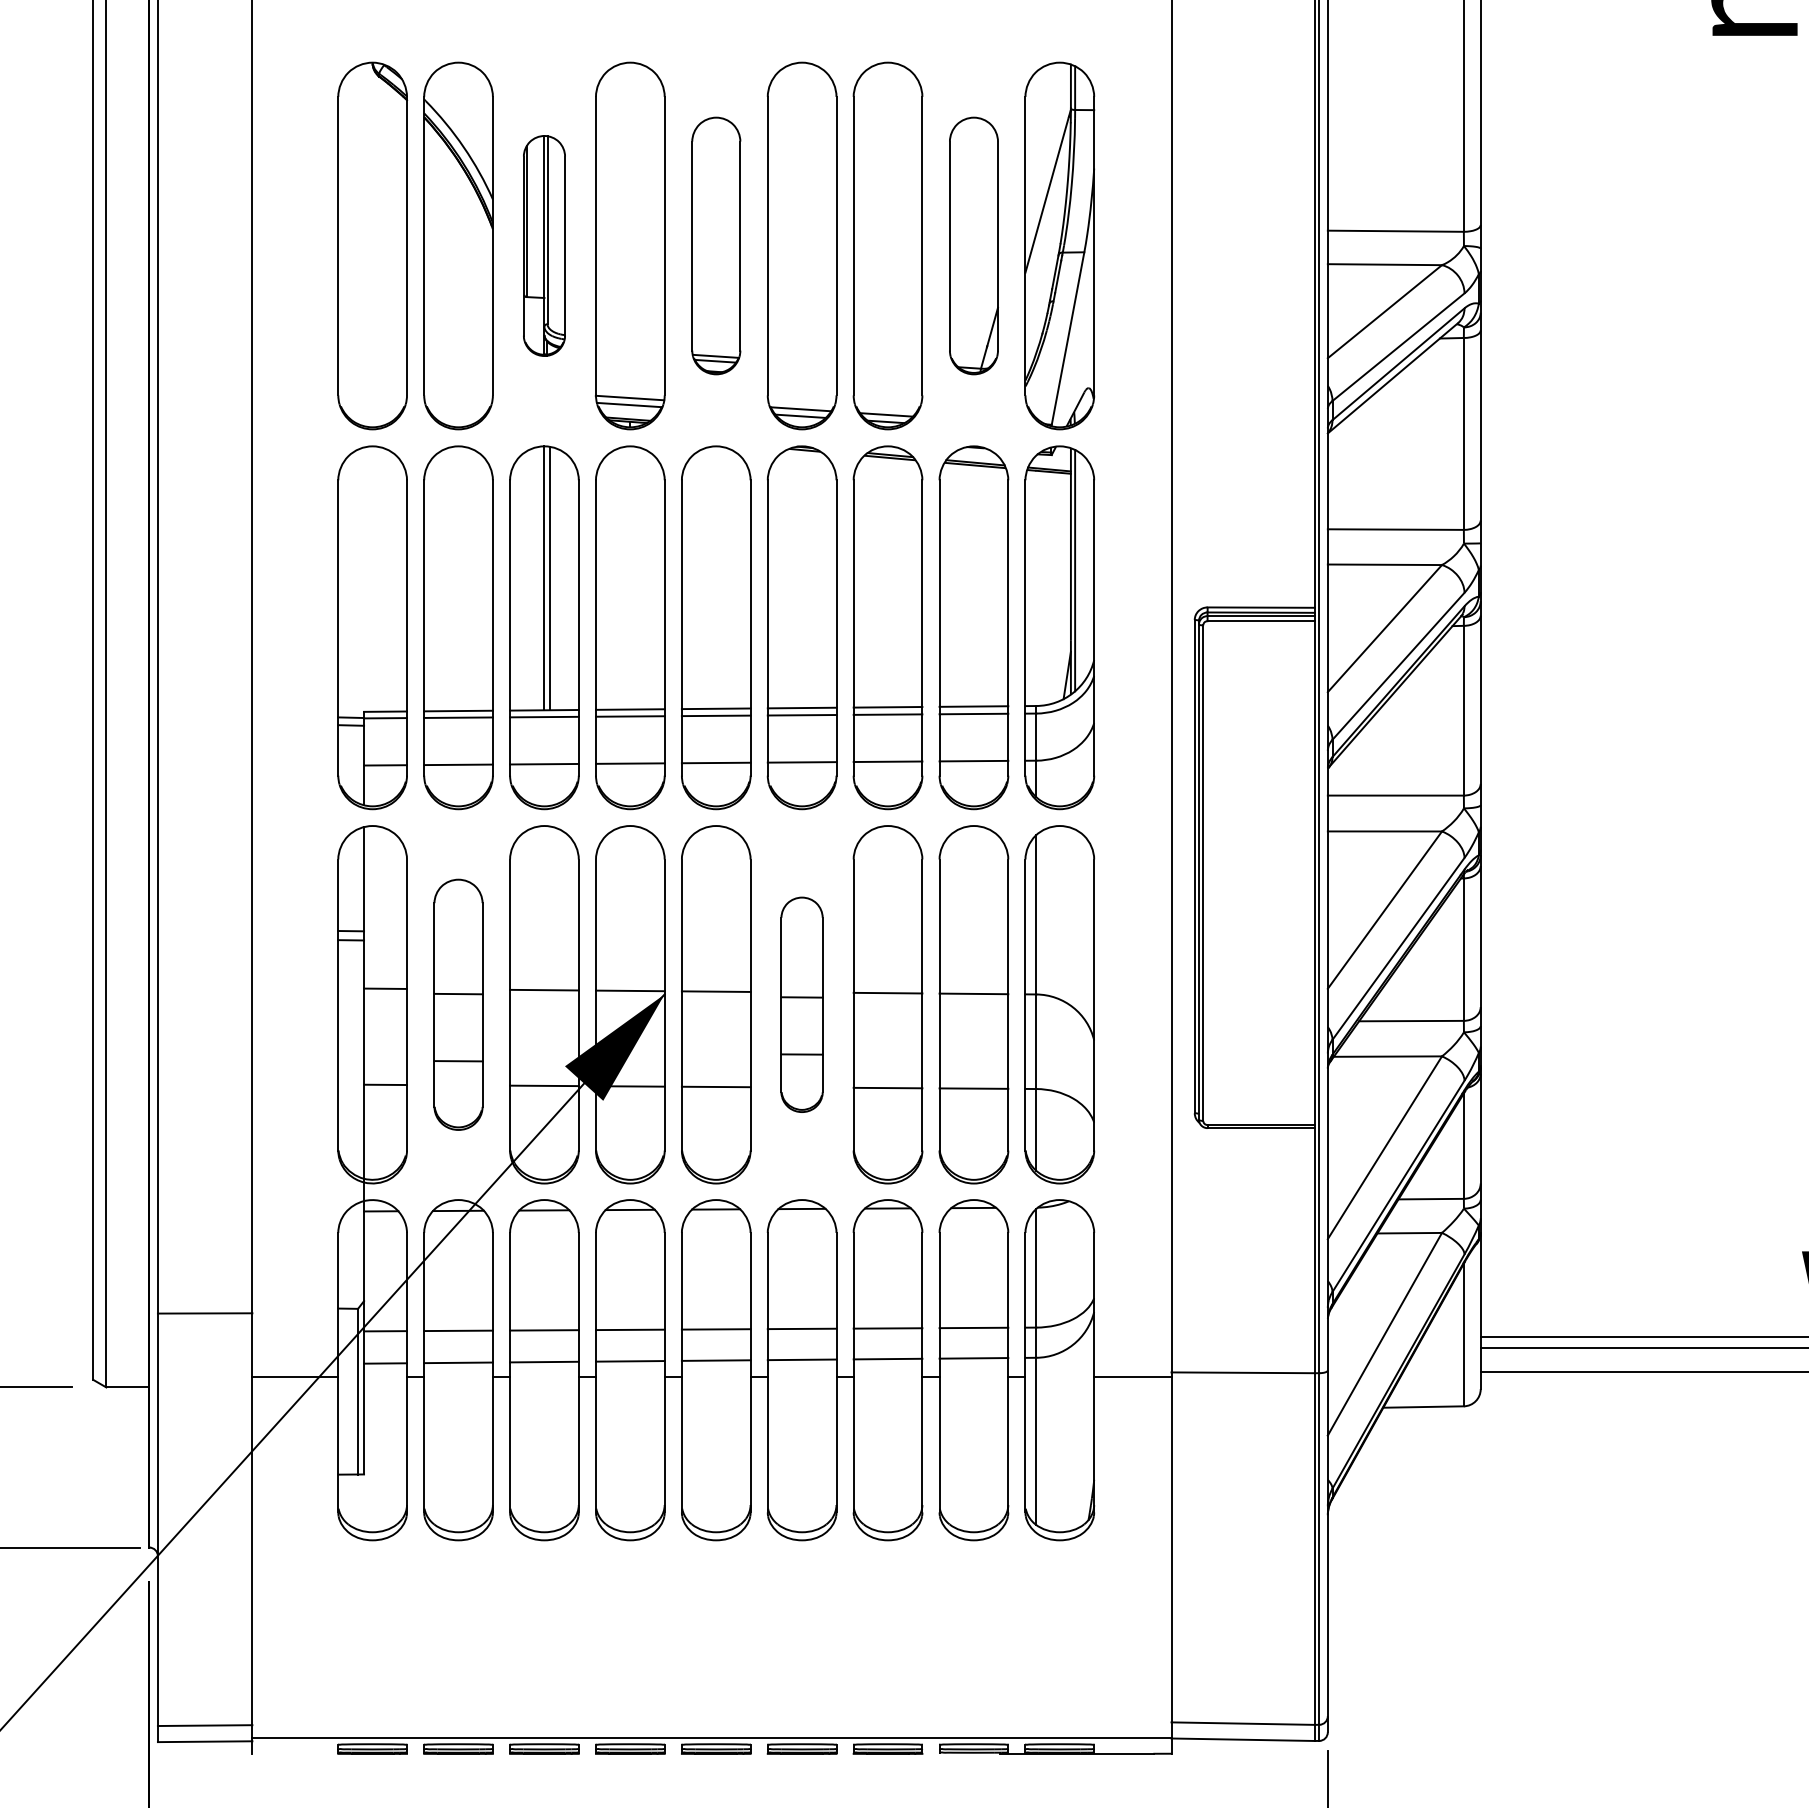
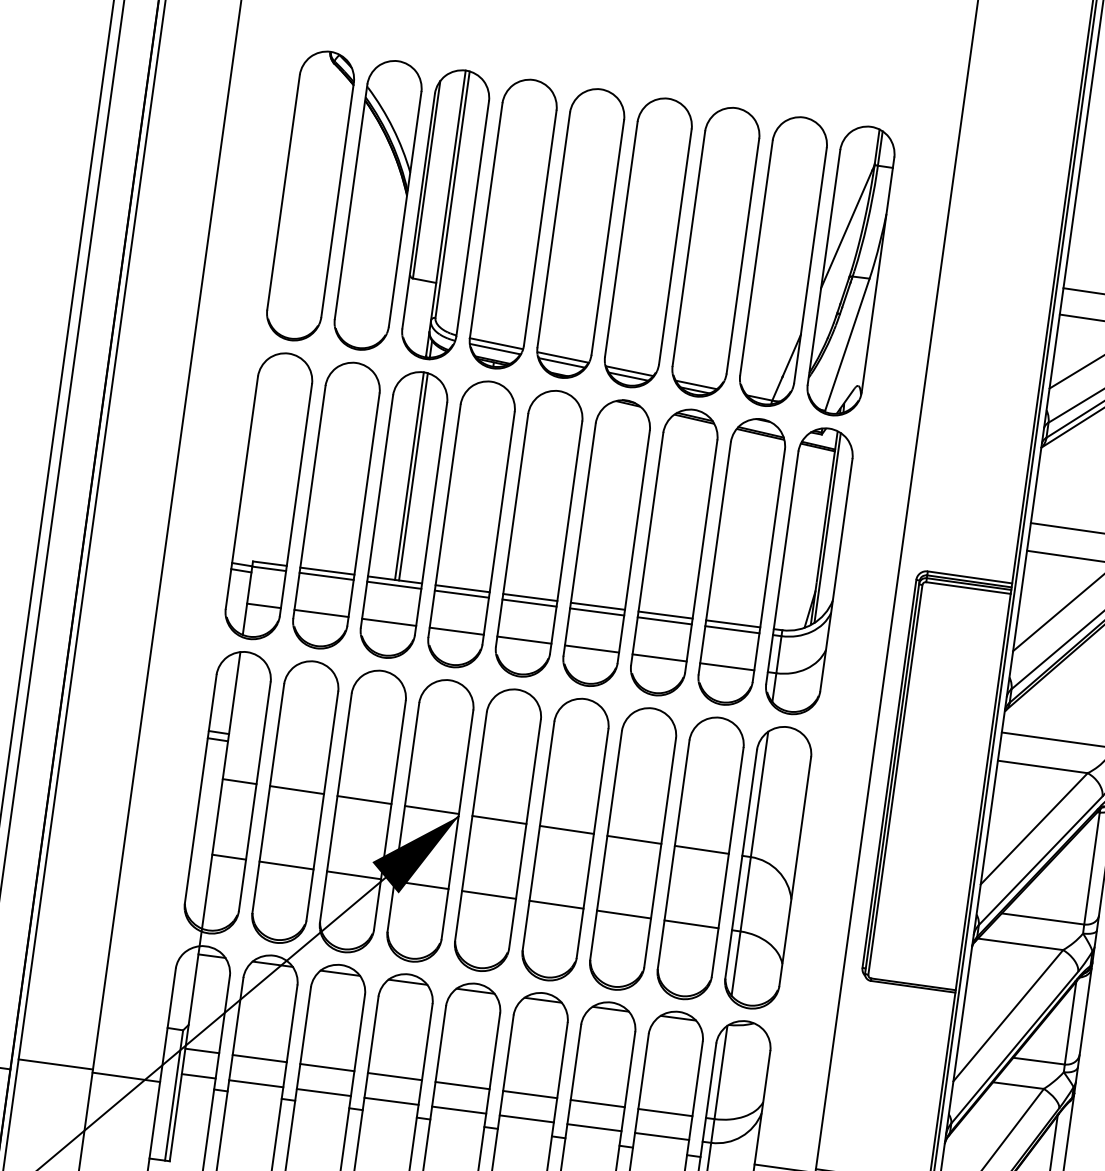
part: (544, 245) -> (445, 214), size x1.67
part: (716, 245) -> (581, 233), size x1.43
part: (973, 245) -> (783, 261), size x1.43
part: (458, 1004) -> (295, 801), size x1.43
part: (801, 1004) -> (565, 839), size x1.67
line: (204, 1313) -> (55, 1064), moved

